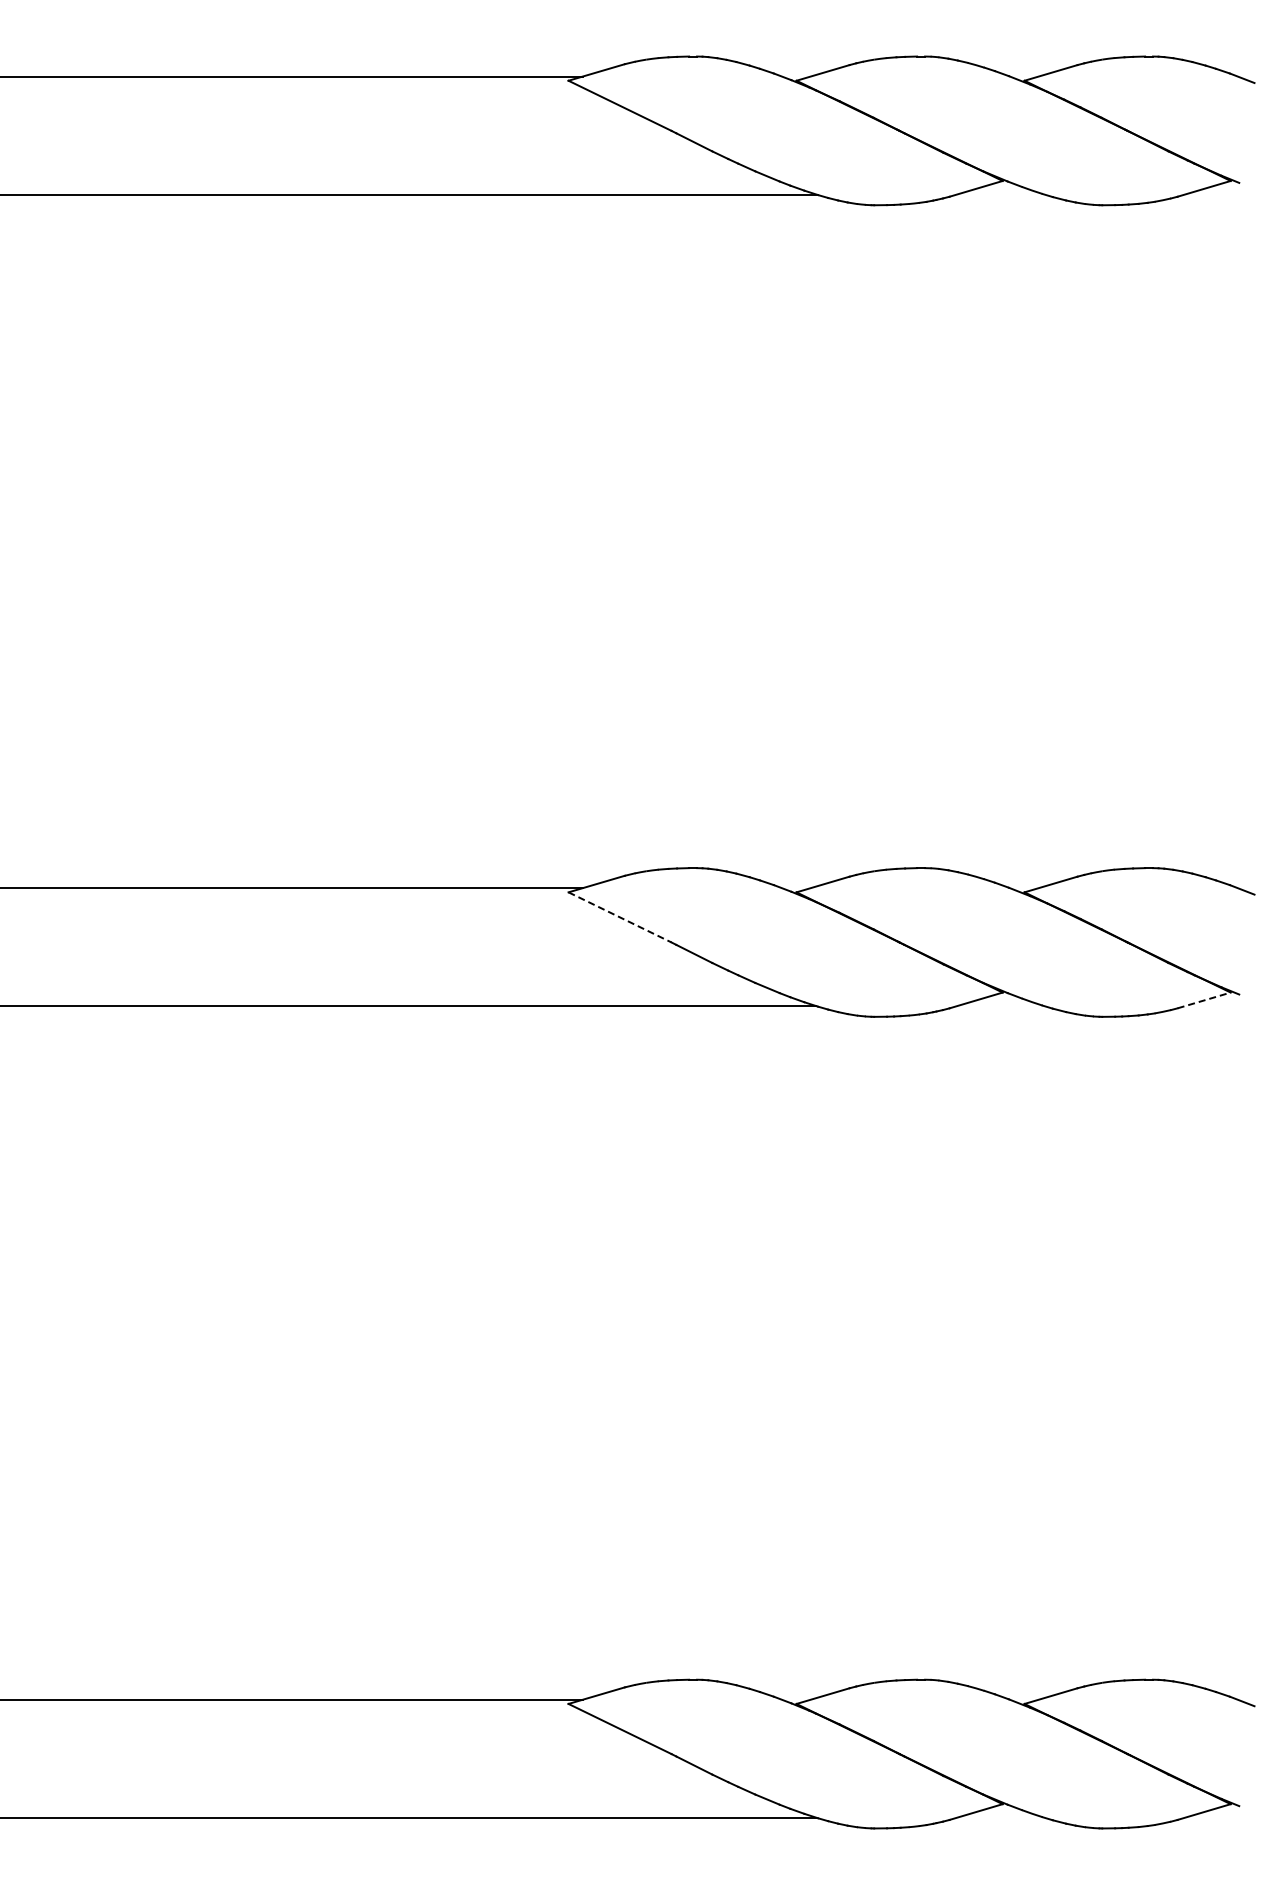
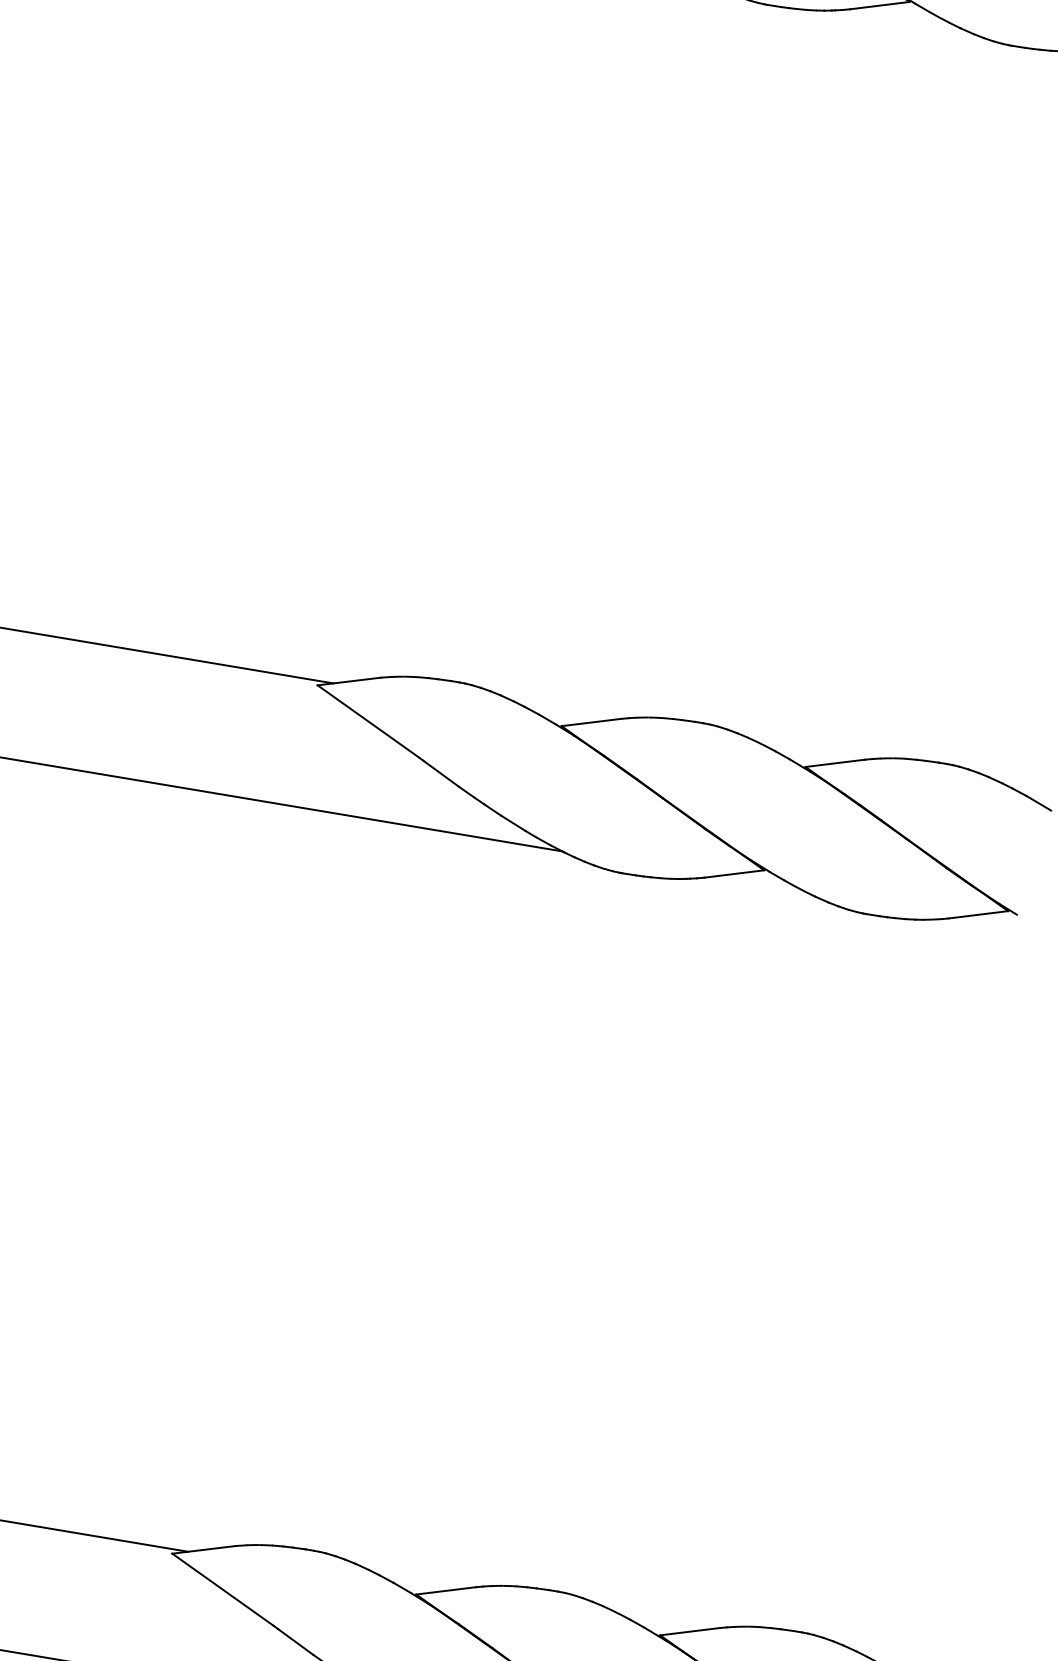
line: (620, 917) -> (368, 721), dashed -> solid
line: (1204, 1000) -> (978, 914), dashed -> solid

